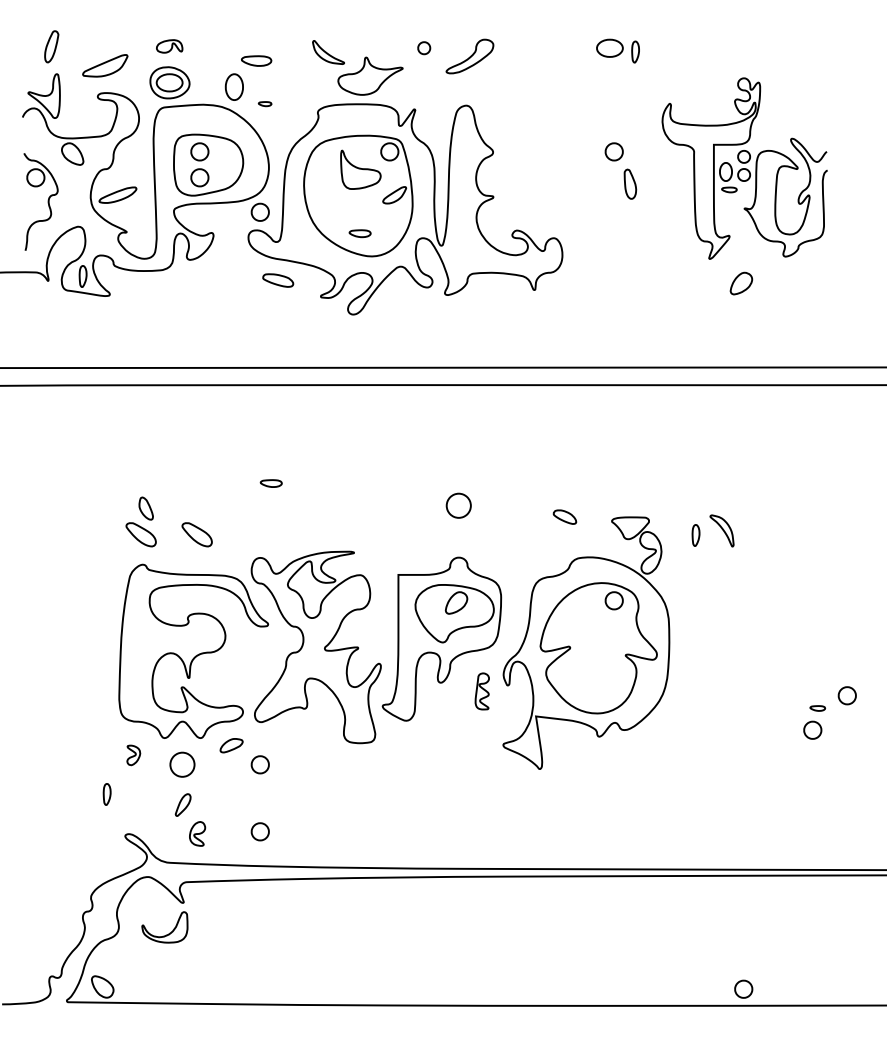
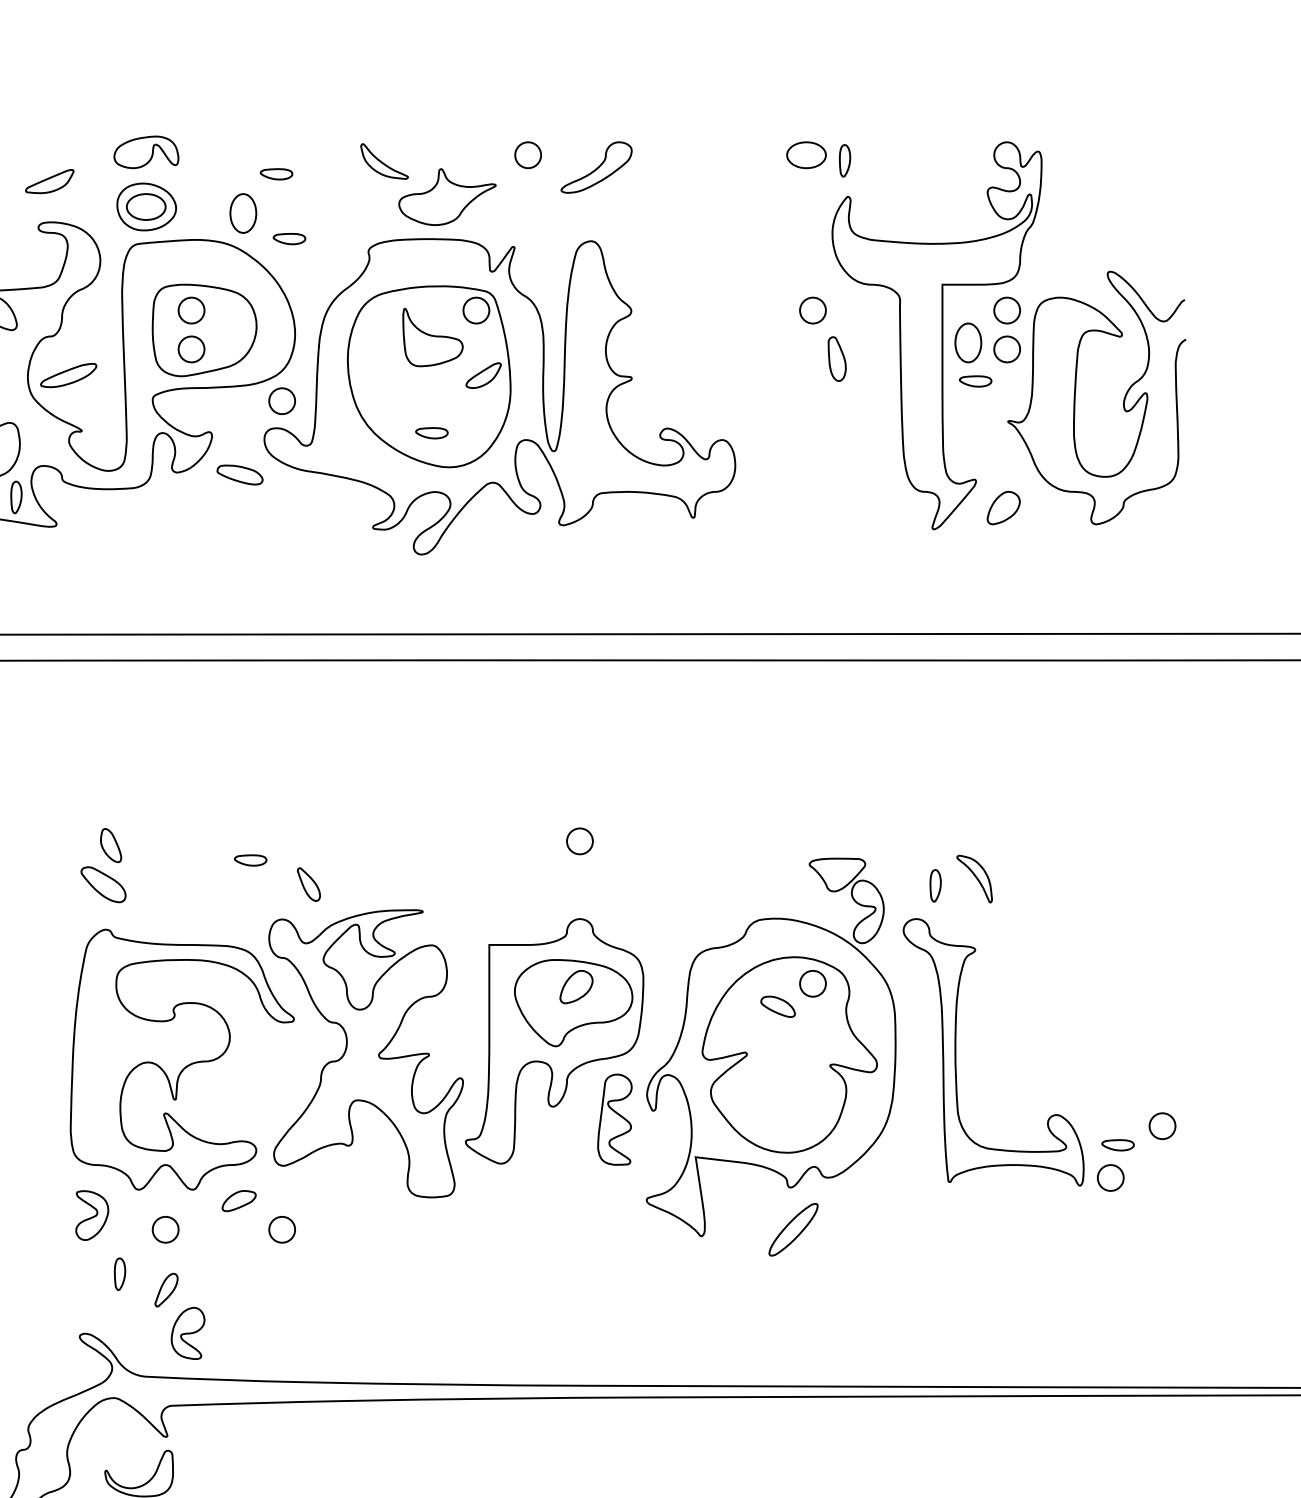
part: (169, 46) -> (146, 152), size x1.67
part: (423, 47) -> (526, 154), size x1.43
part: (256, 60) -> (276, 173), size x0.71
part: (105, 65) -> (50, 181), size x0.71
part: (264, 103) -> (288, 237), size x1.67
part: (744, 168) -> (1008, 335), size x1.43
part: (278, 280) -> (240, 474), moved
part: (270, 483) -> (249, 860), moved
part: (458, 505) -> (579, 840), size x0.71
part: (564, 516) -> (777, 1005), moved
part: (196, 534) -> (186, 884), removed
part: (277, 534) -> (307, 884), added
part: (710, 646) -> (957, 1052), added
part: (482, 691) -> (615, 1119), size x1.67
part: (817, 708) -> (1117, 1145), size x1.43
part: (133, 755) -> (92, 1215), size x1.67
part: (182, 764) -> (165, 1229), size x0.71
part: (601, 764) -> (793, 1229), added
part: (106, 794) -> (119, 1274), moved
part: (259, 831) -> (280, 1329), removed
part: (197, 833) -> (187, 1332), size x1.43

